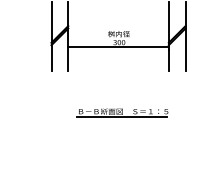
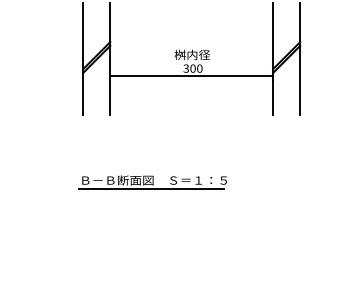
part: (122, 112) -> (152, 181), moved

